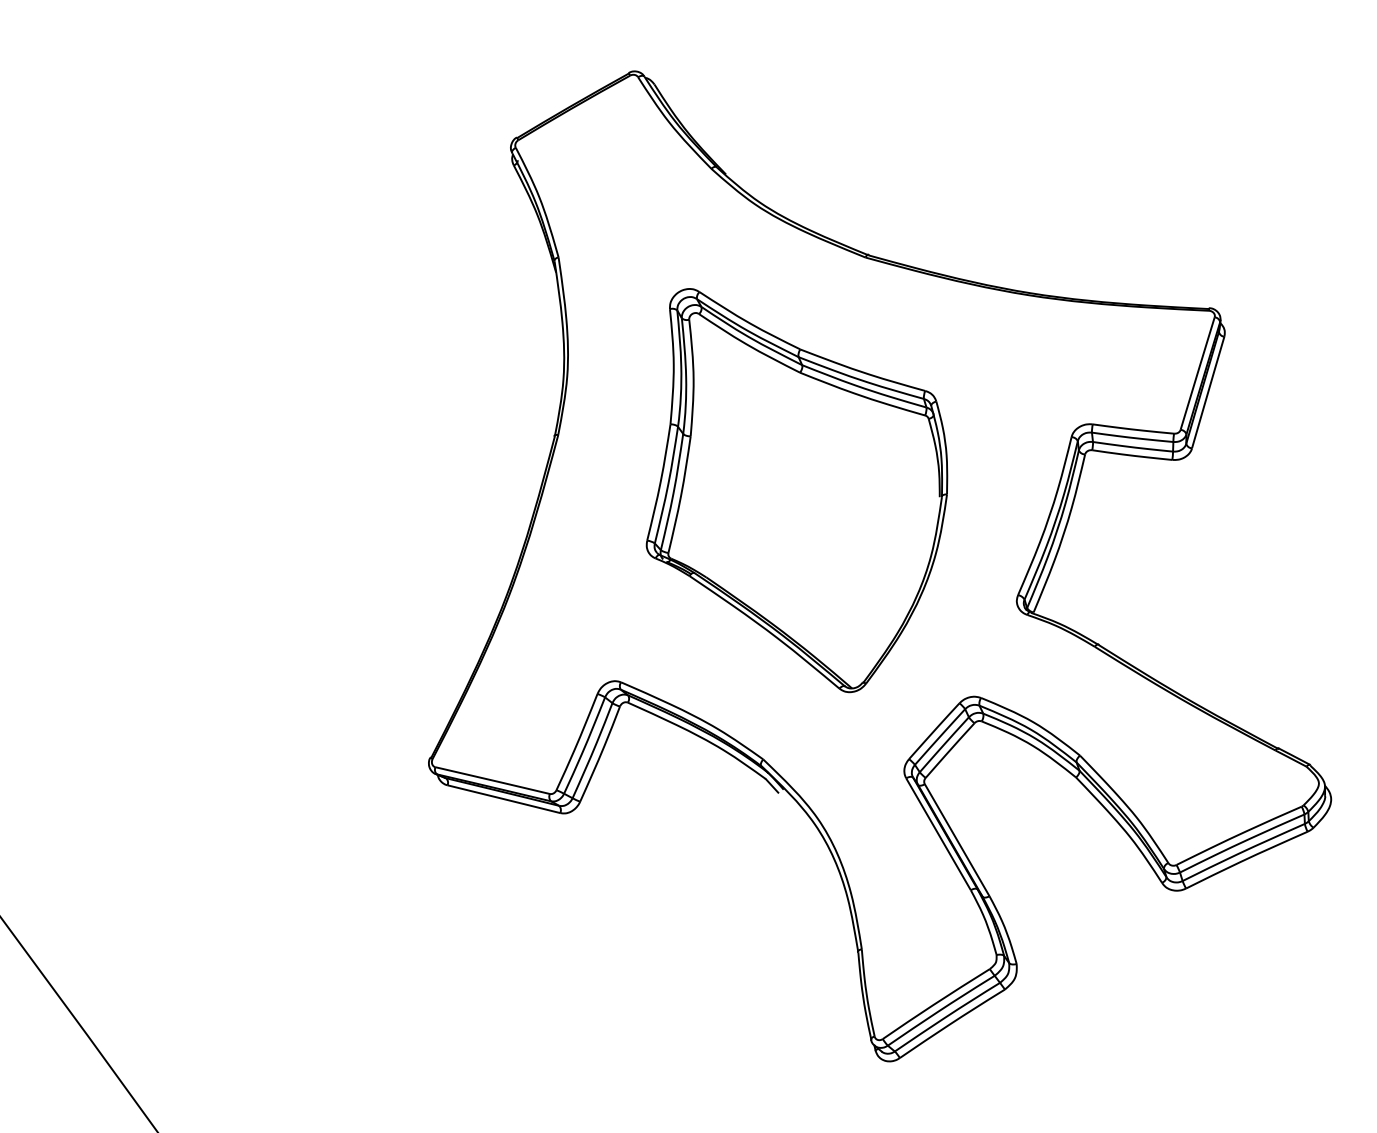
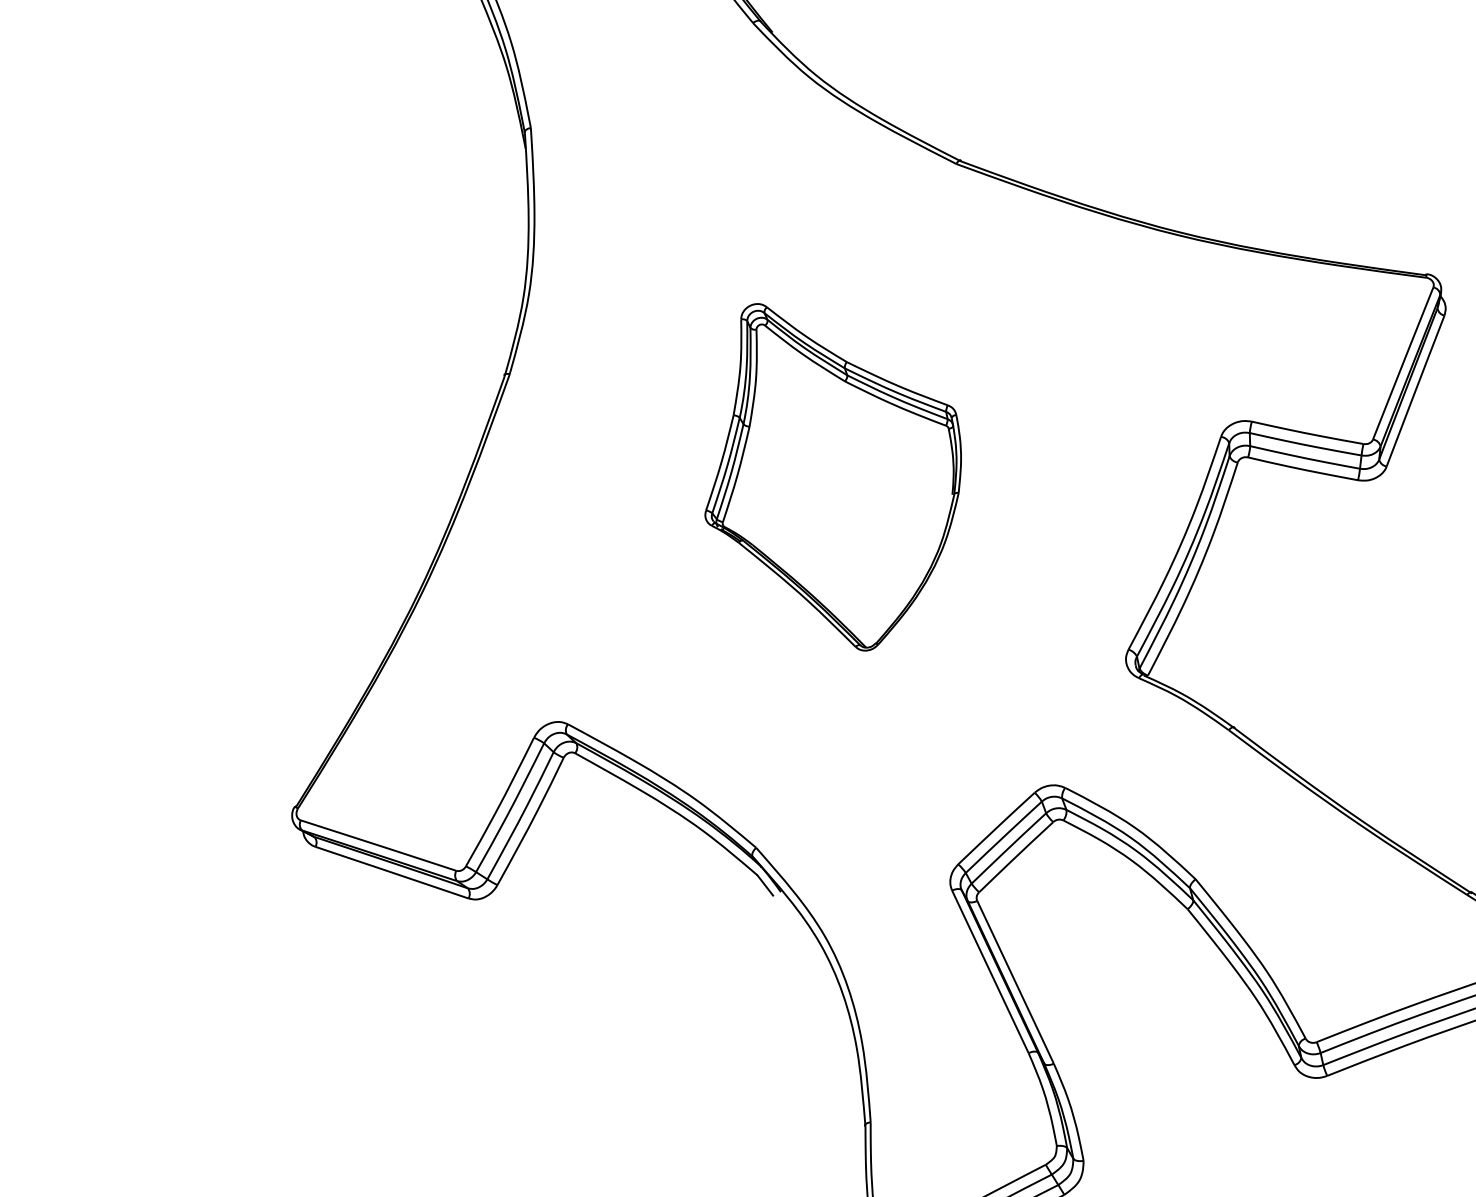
part: (796, 490) -> (833, 478), size x0.6

